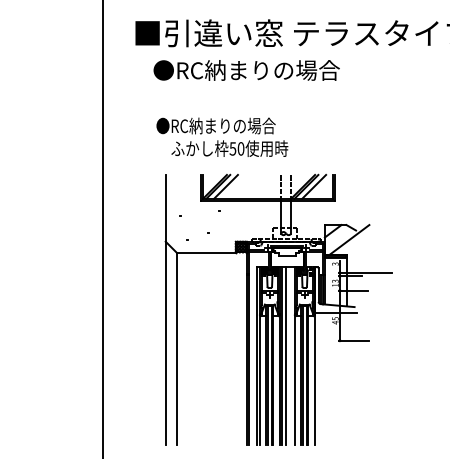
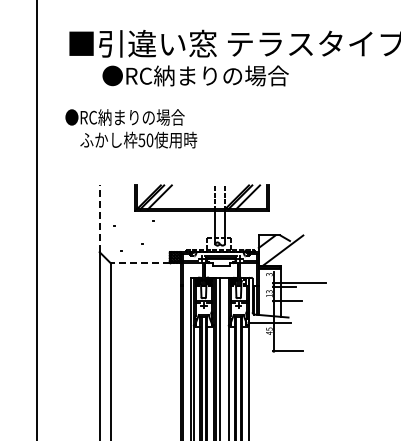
text: (246, 70) -> (195, 75), moved
text: (222, 136) -> (131, 127), moved
line: (165, 207) -> (99, 217), solid -> dashed
line: (205, 252) -> (139, 262), solid -> dashed

